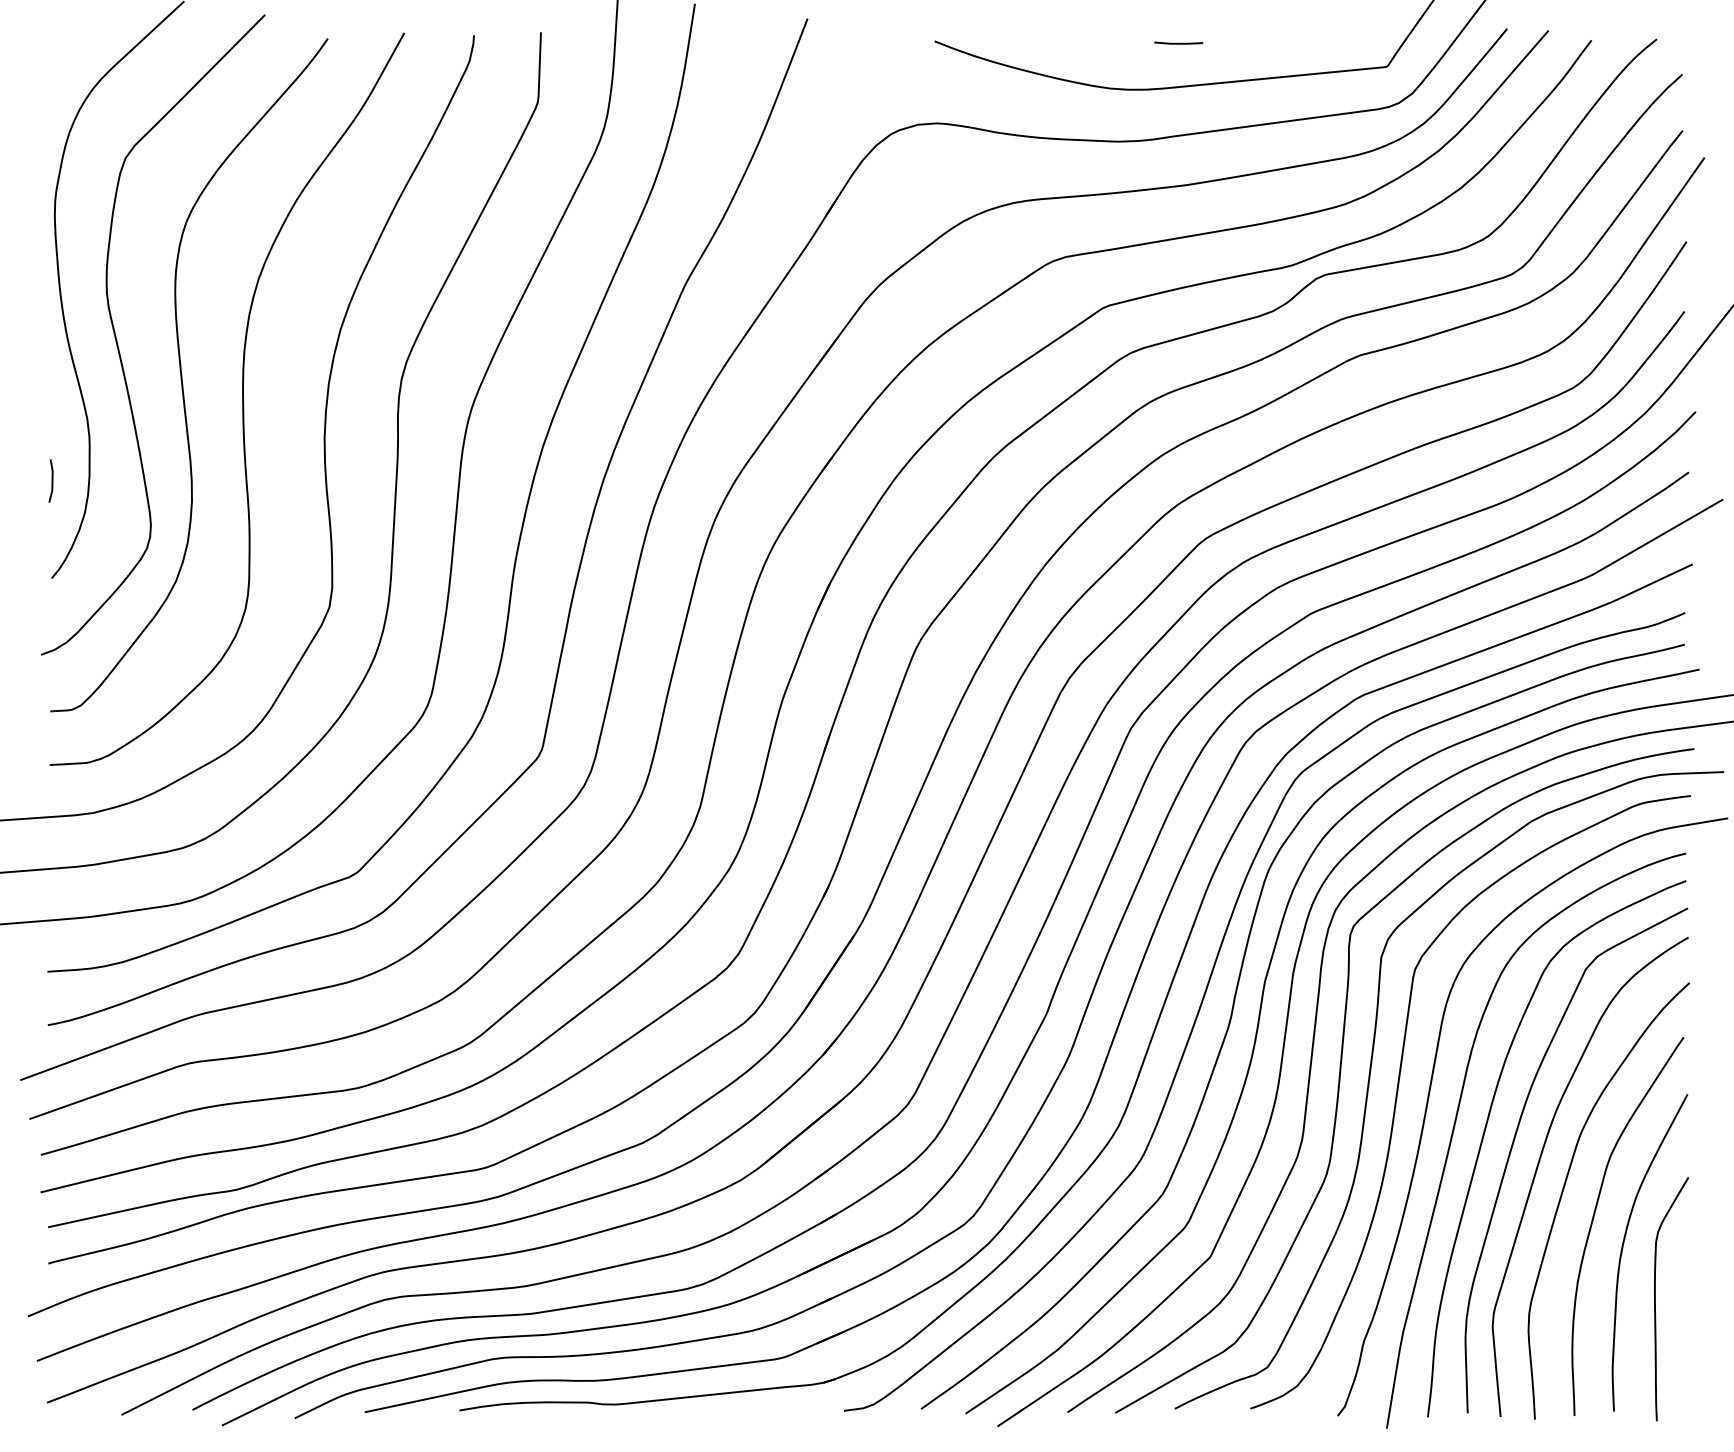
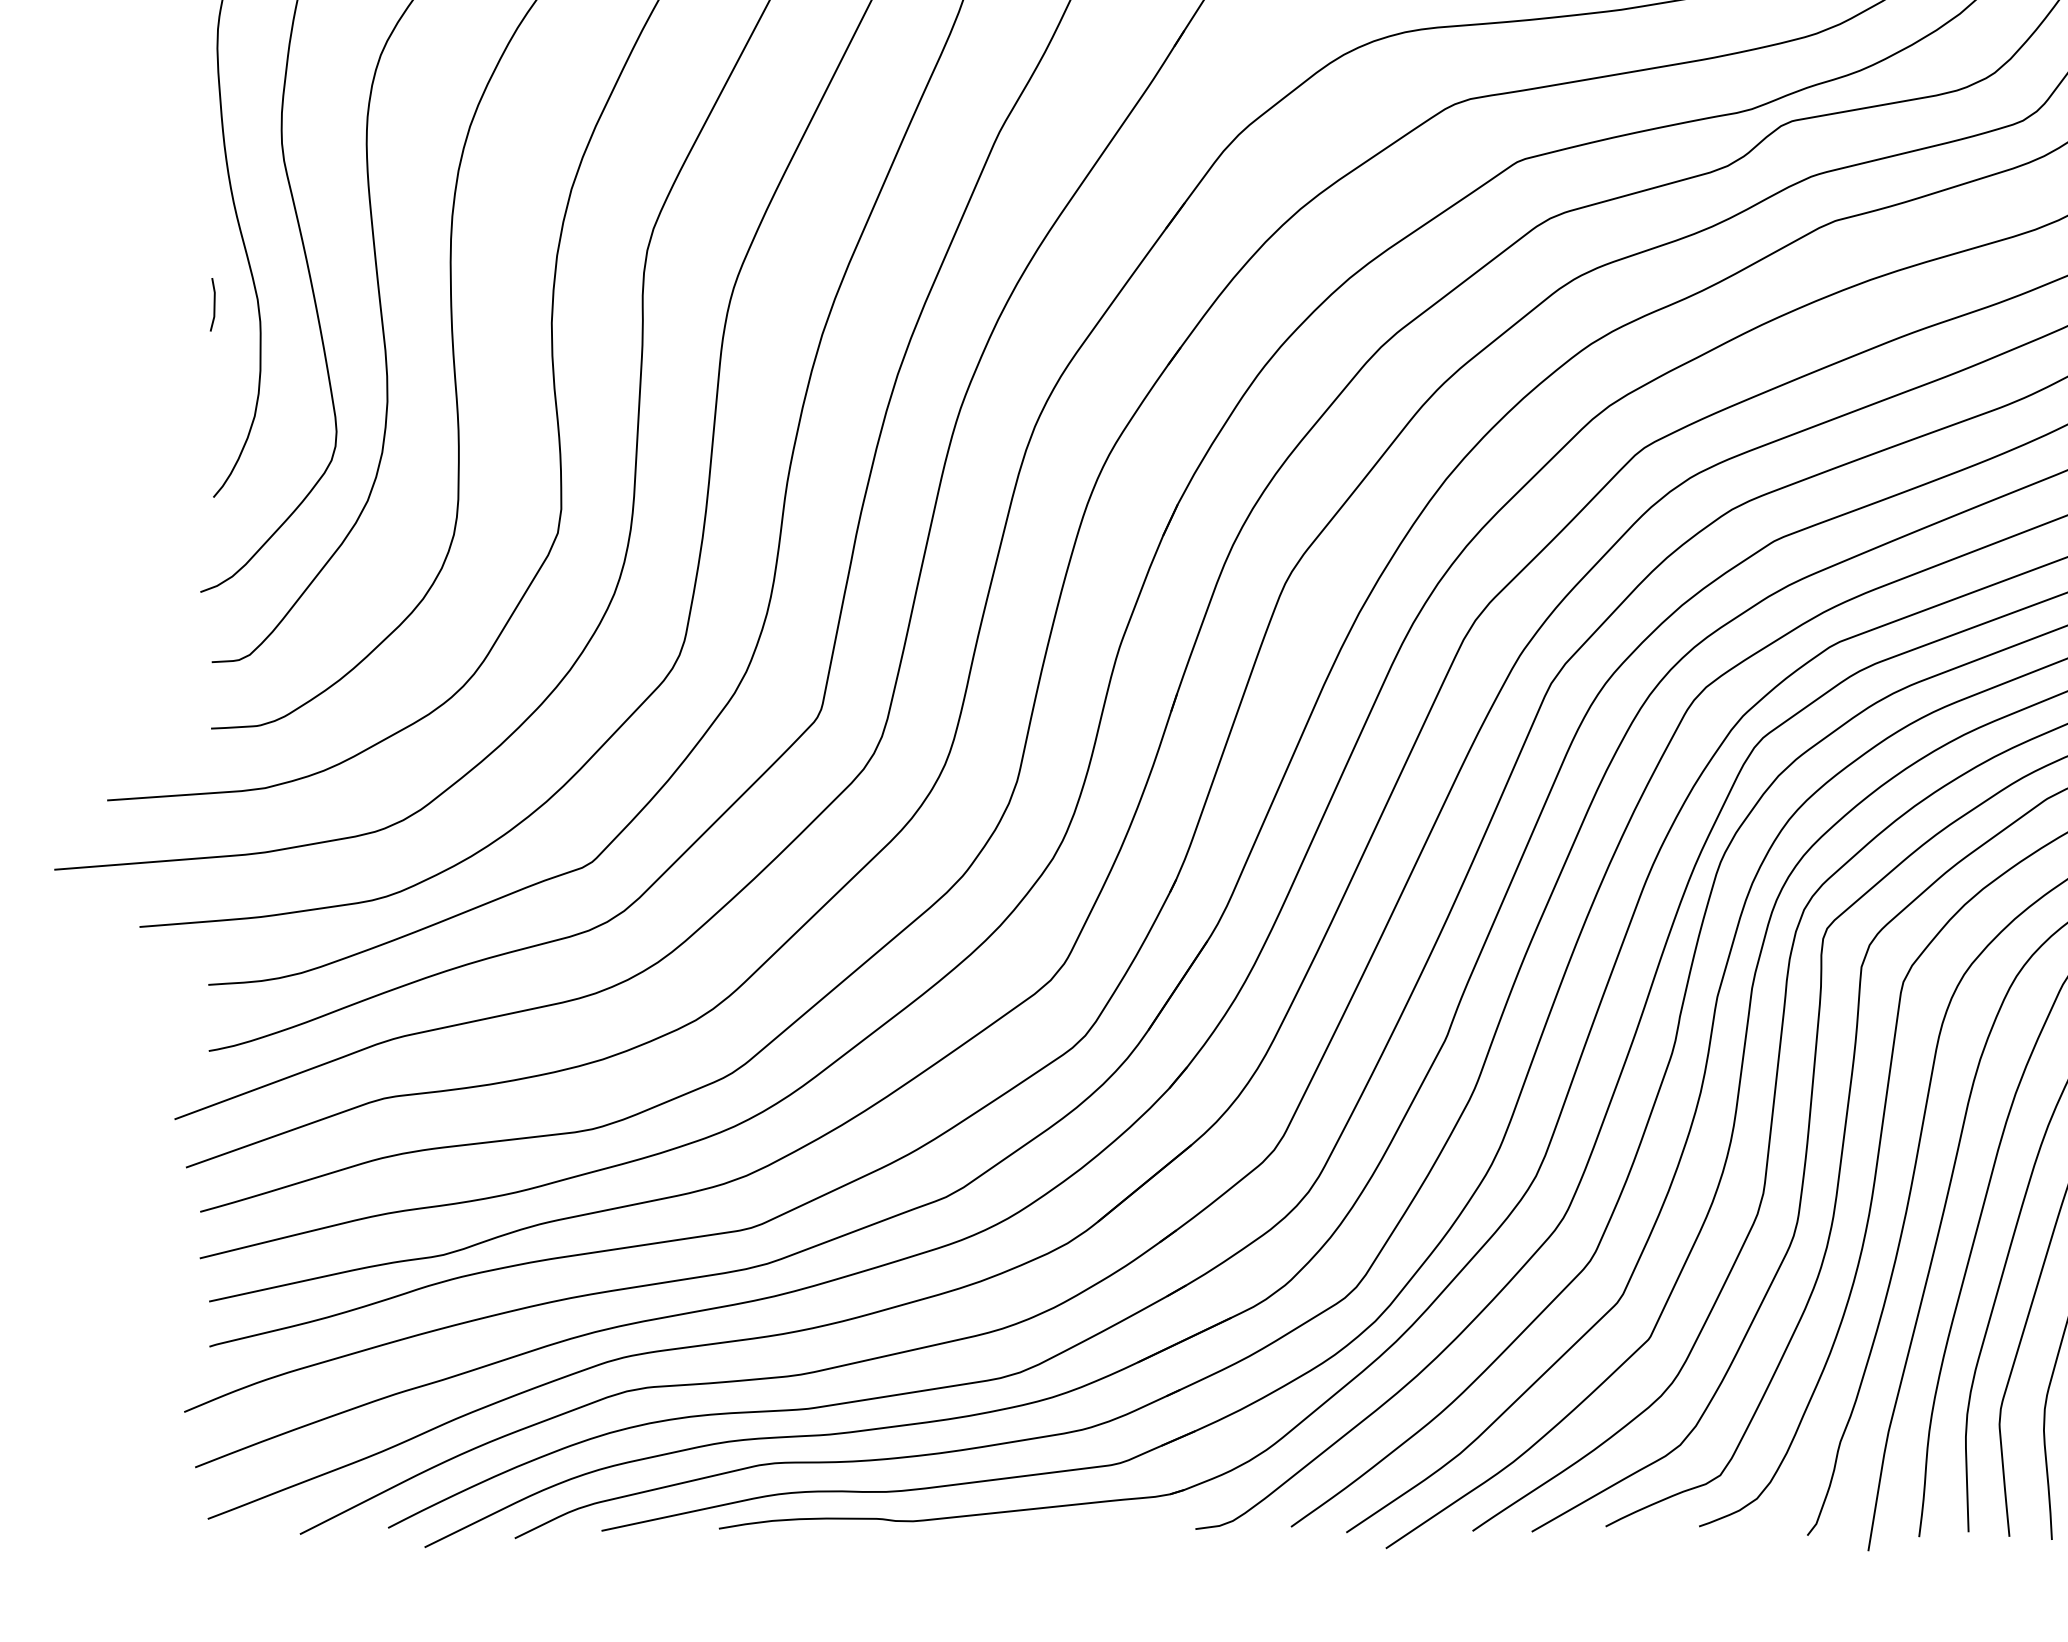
line: (51, 480) -> (213, 304), moved

